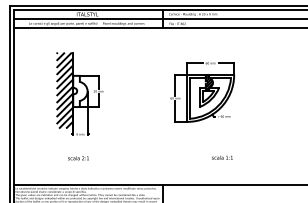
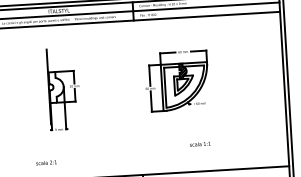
hatch: (64, 90) -> (40, 87), removed
text: (78, 158) -> (46, 163), moved

